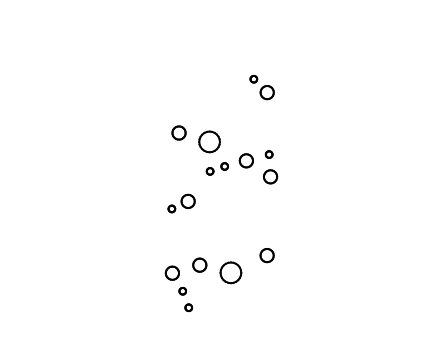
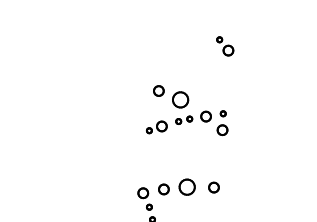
part: (261, 87) -> (224, 46), moved
part: (181, 203) -> (156, 127), moved
part: (230, 272) -> (186, 186), moved

